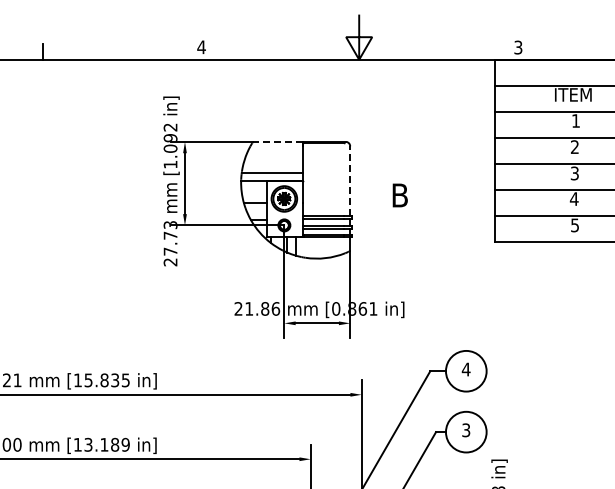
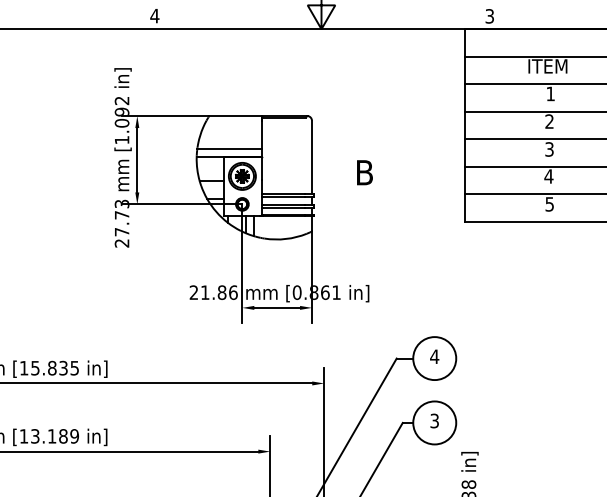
line: (277, 141) -> (235, 115), dashed -> solid
line: (350, 181) -> (312, 157), dashed -> solid

